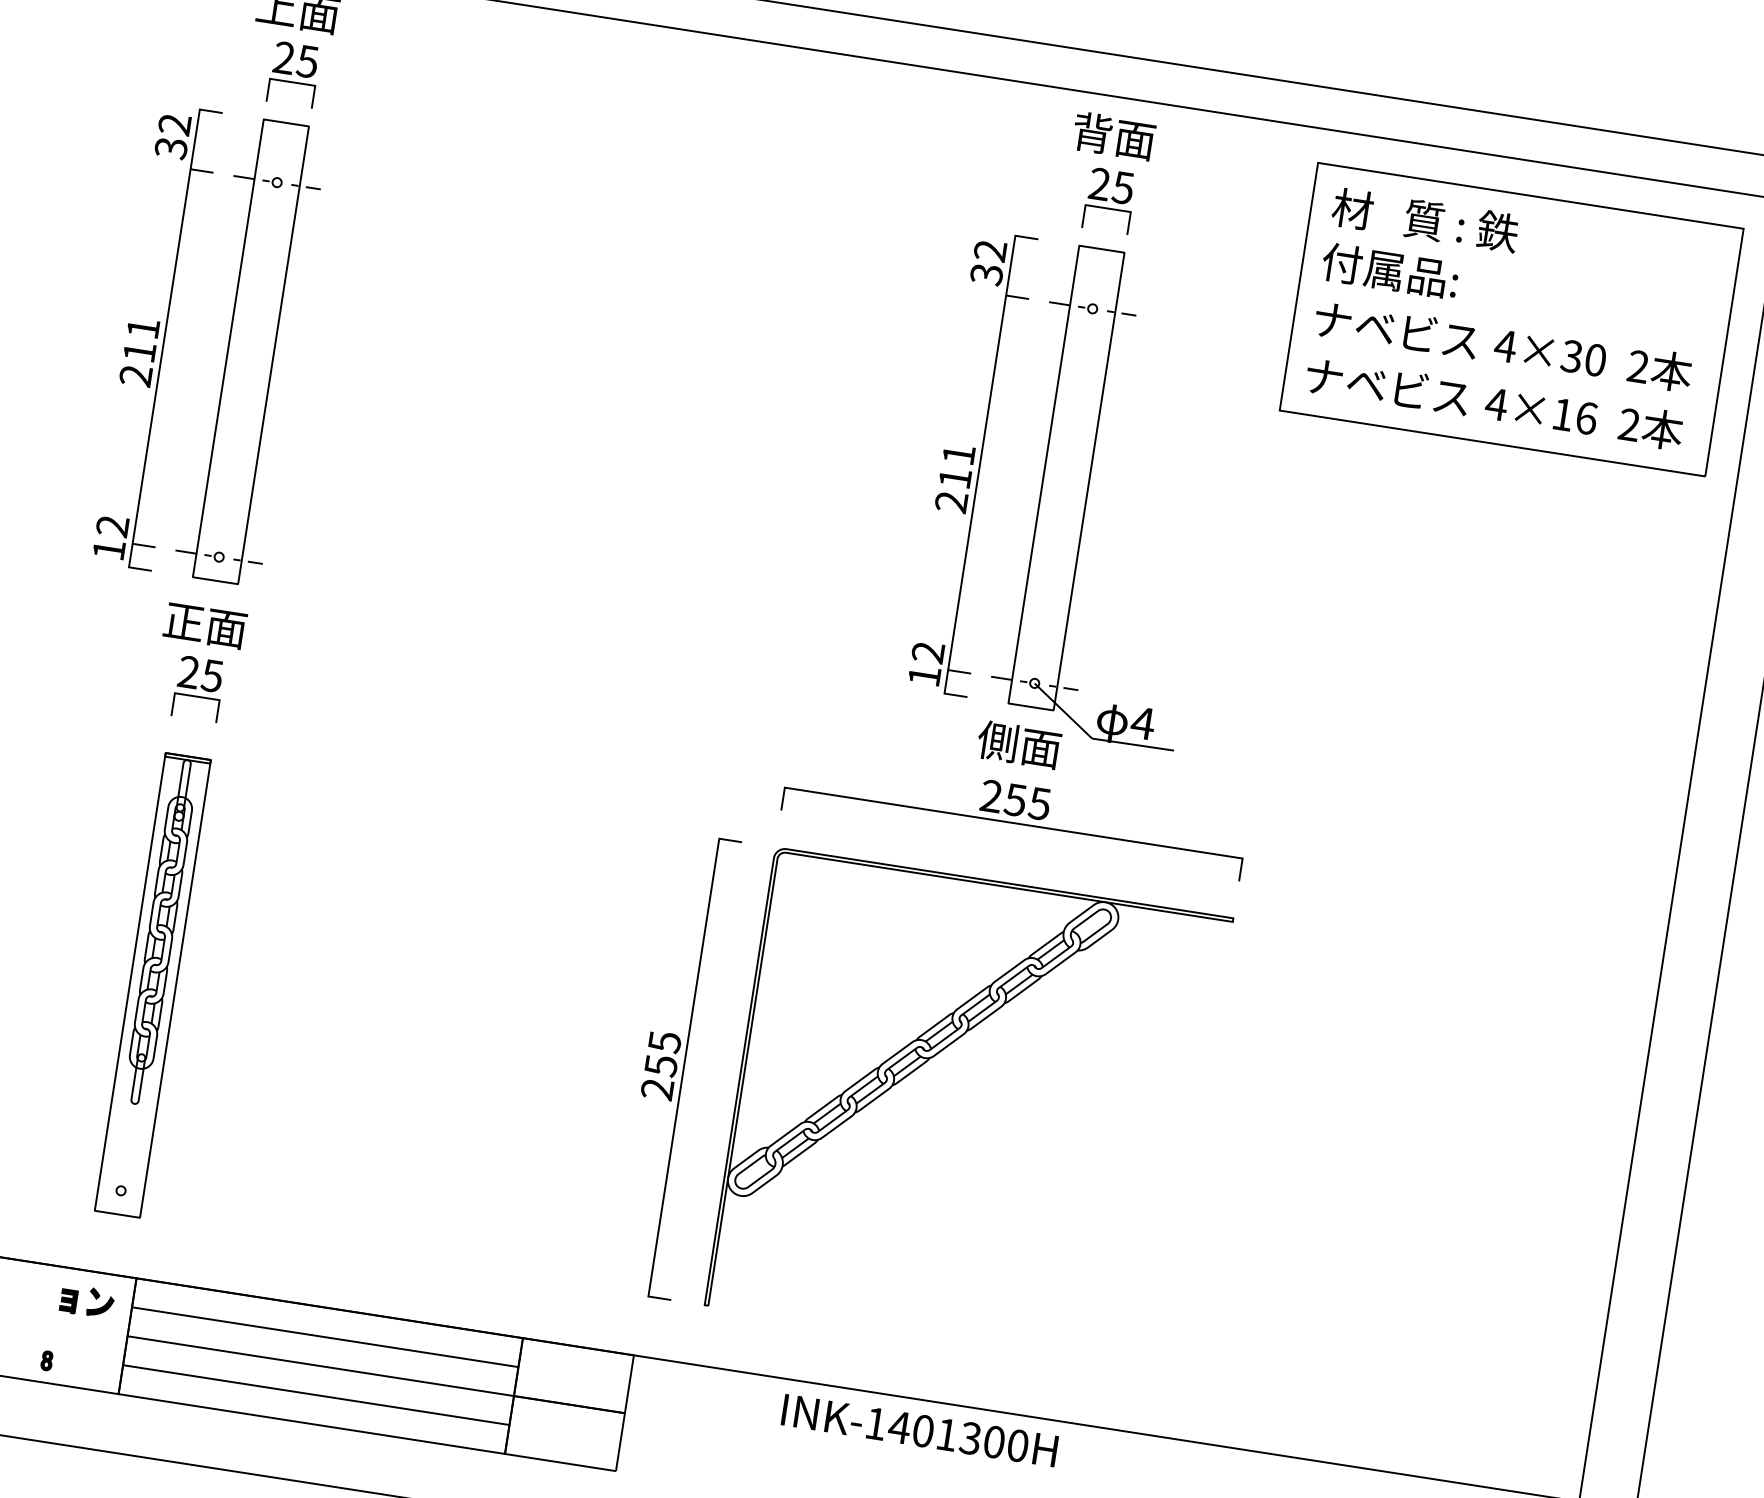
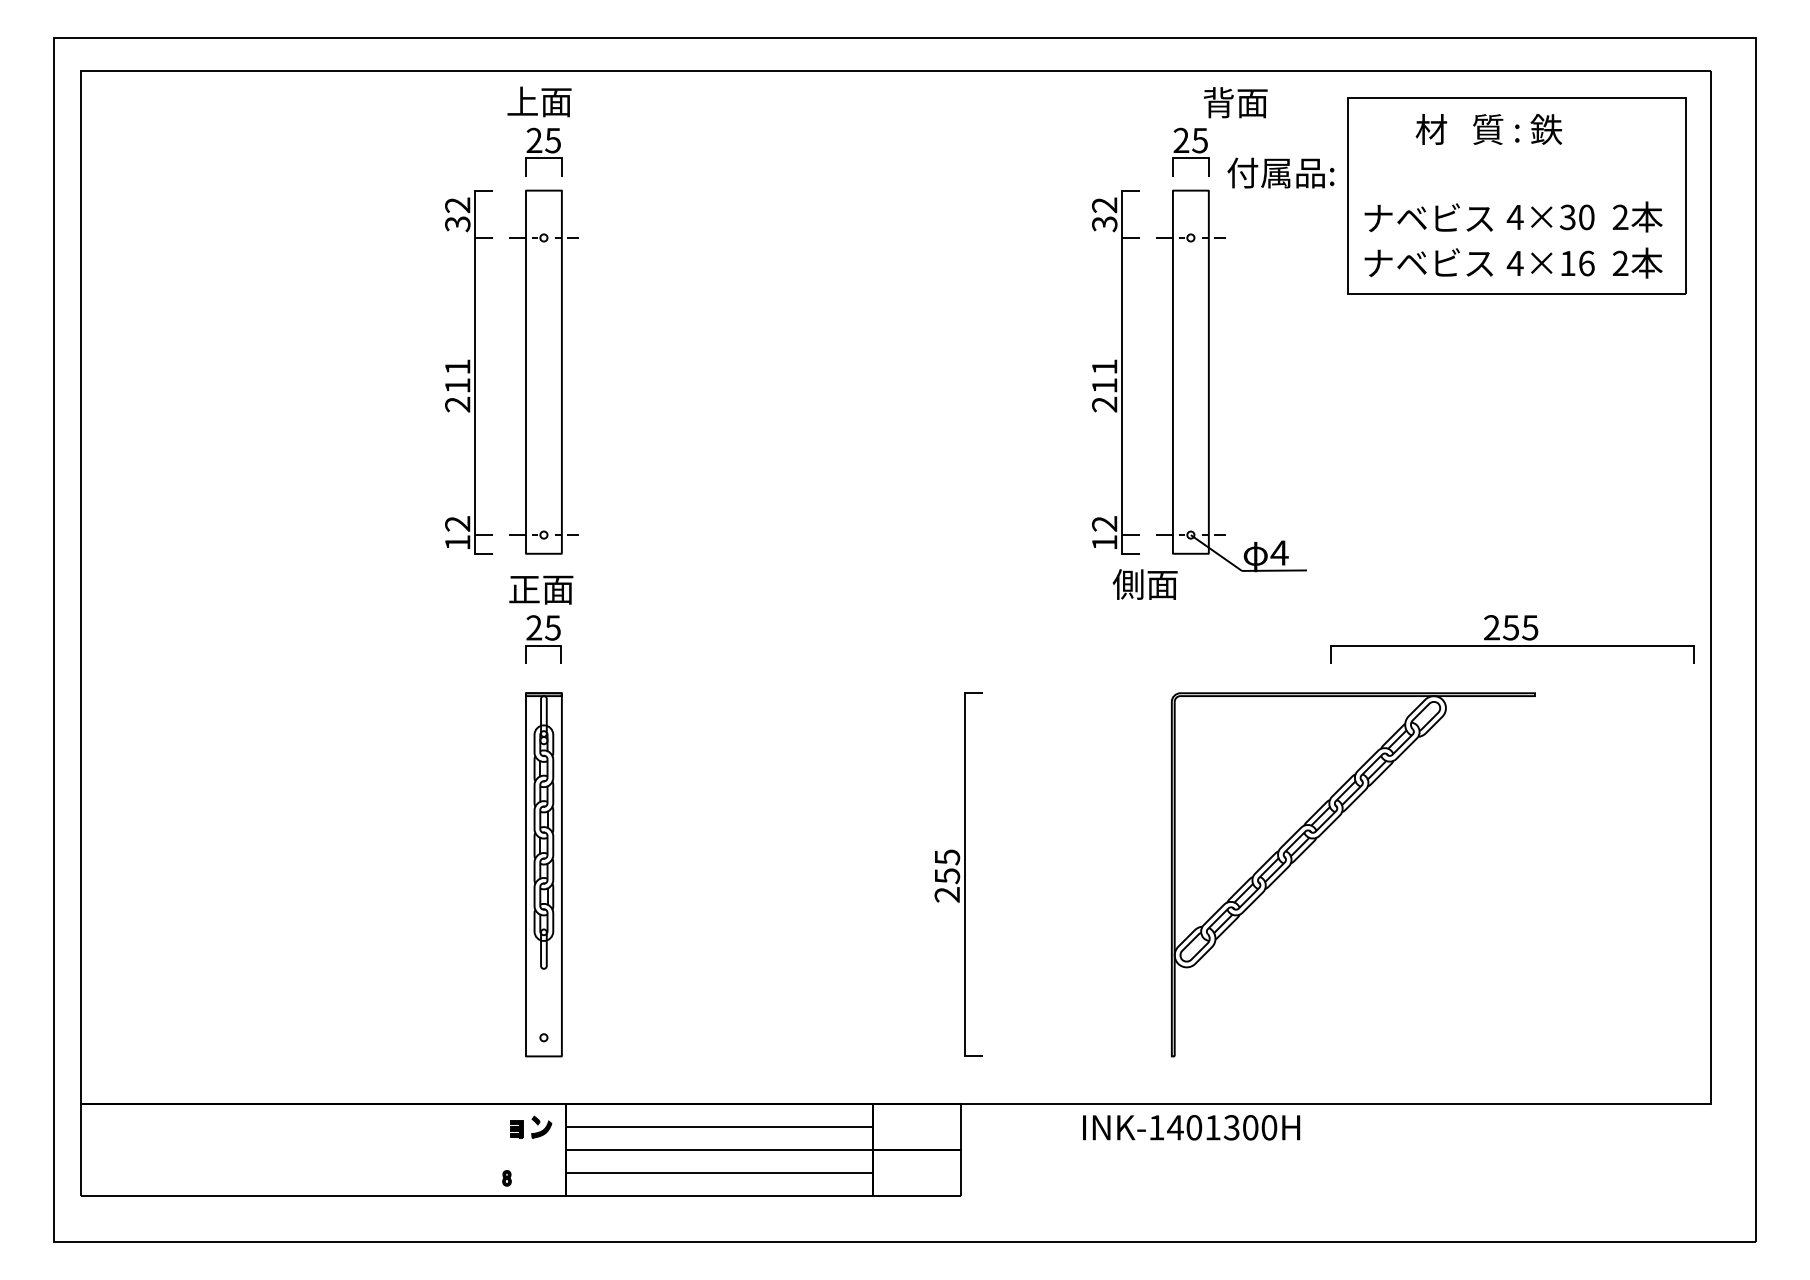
text: (1113, 135) -> (1235, 102), moved
text: (1424, 220) -> (1488, 129), moved
text: (1389, 270) -> (1280, 172), moved
text: (1018, 744) -> (1144, 584), moved
part: (1015, 815) -> (1512, 639), moved
part: (933, 1058) -> (1319, 837), moved

